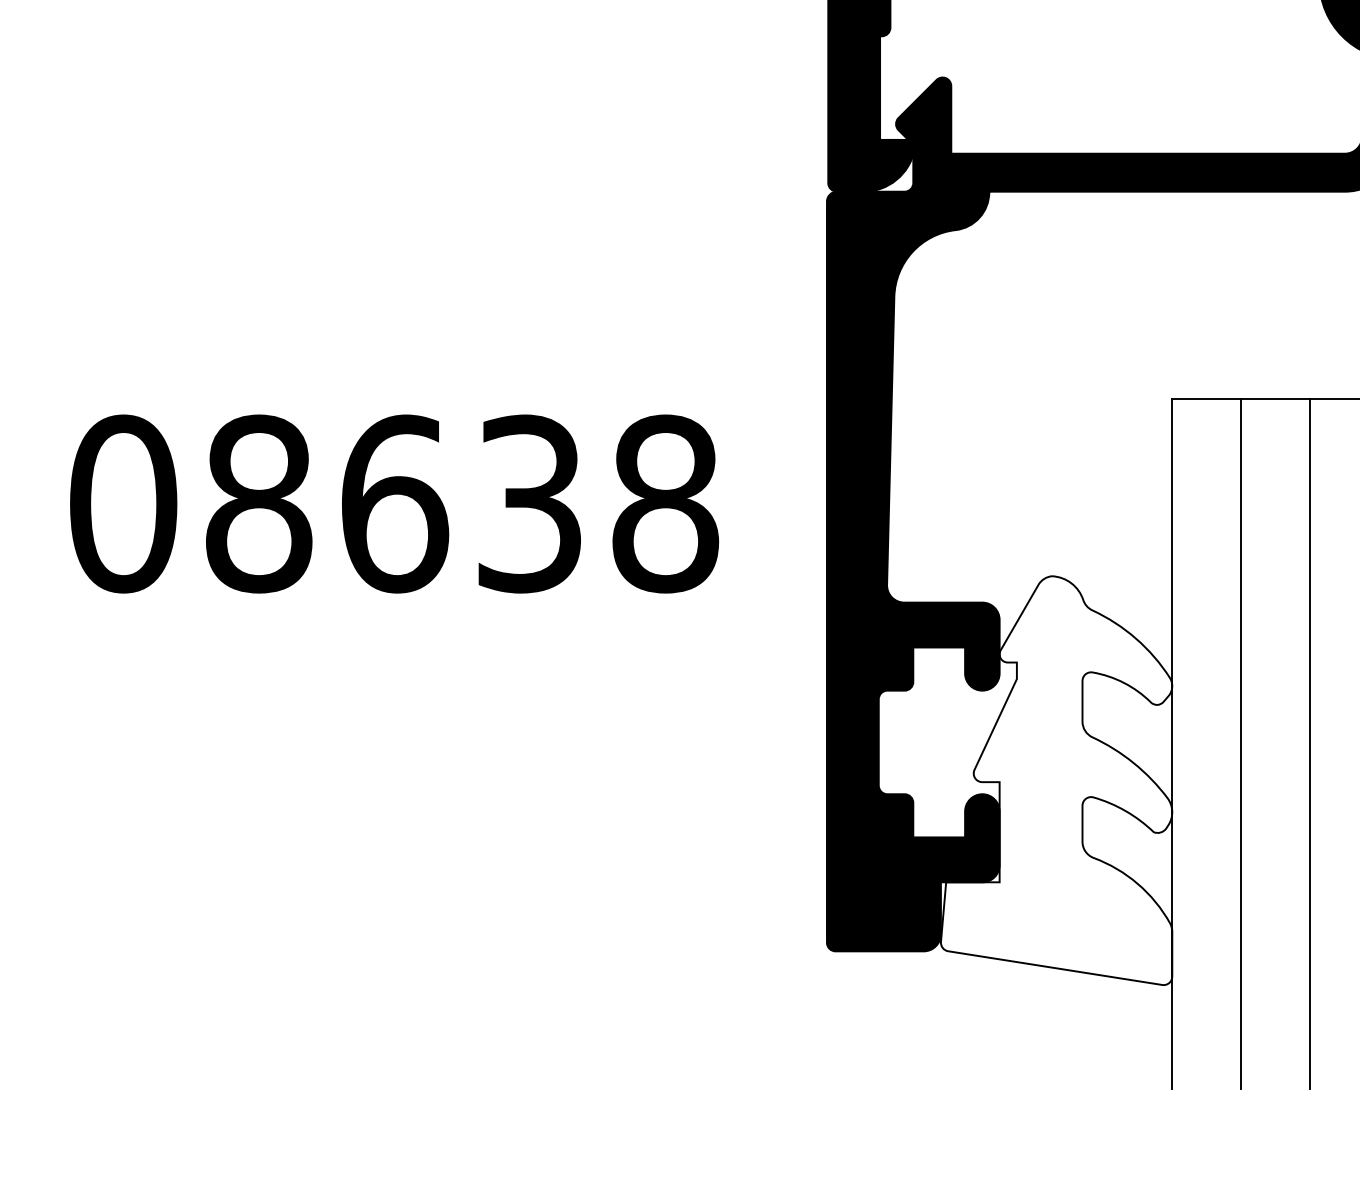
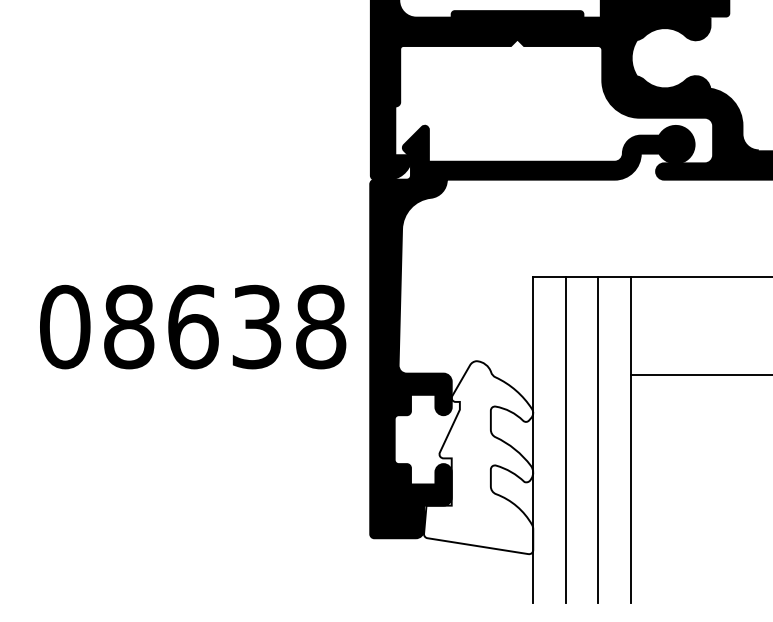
text: (395, 502) -> (193, 326), moved

